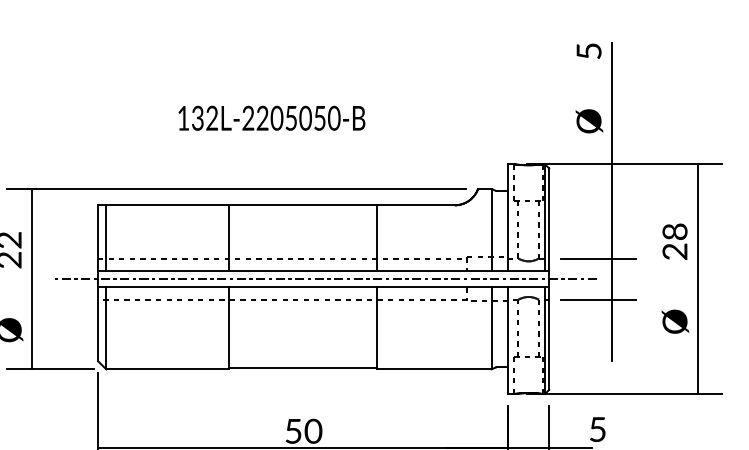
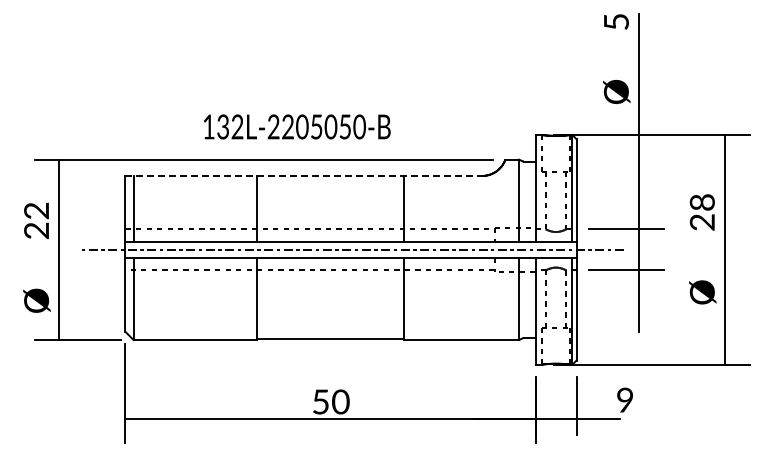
text: (272, 117) -> (297, 126), moved
line: (277, 204) -> (304, 175), solid -> dashed
text: (597, 428) -> (624, 399), 5 -> 9

